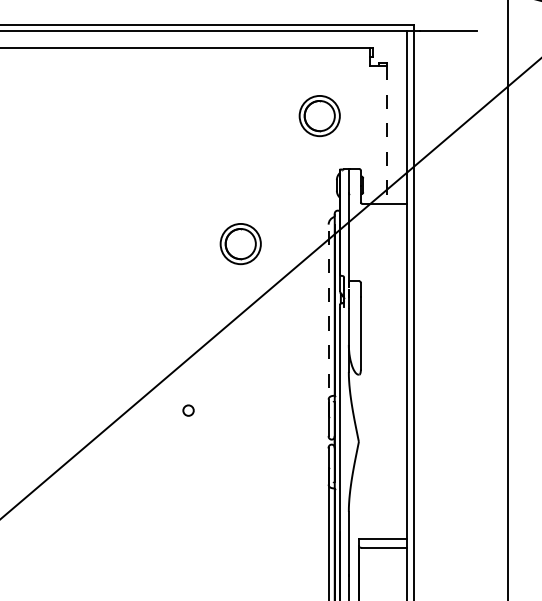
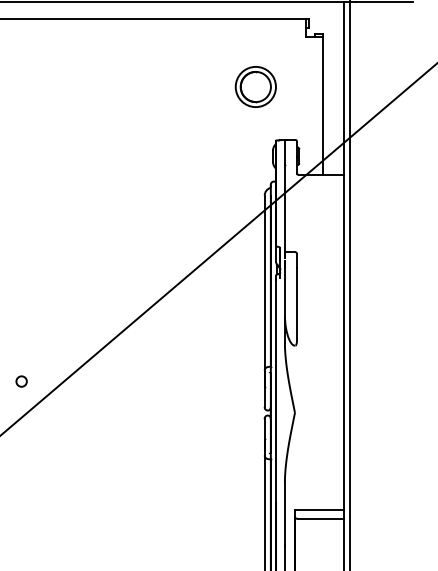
line: (387, 134) -> (323, 105), dashed -> solid
part: (240, 244) -> (176, 215), removed
line: (328, 320) -> (264, 291), dashed -> solid
circle: (188, 410) -> (21, 381), moved

